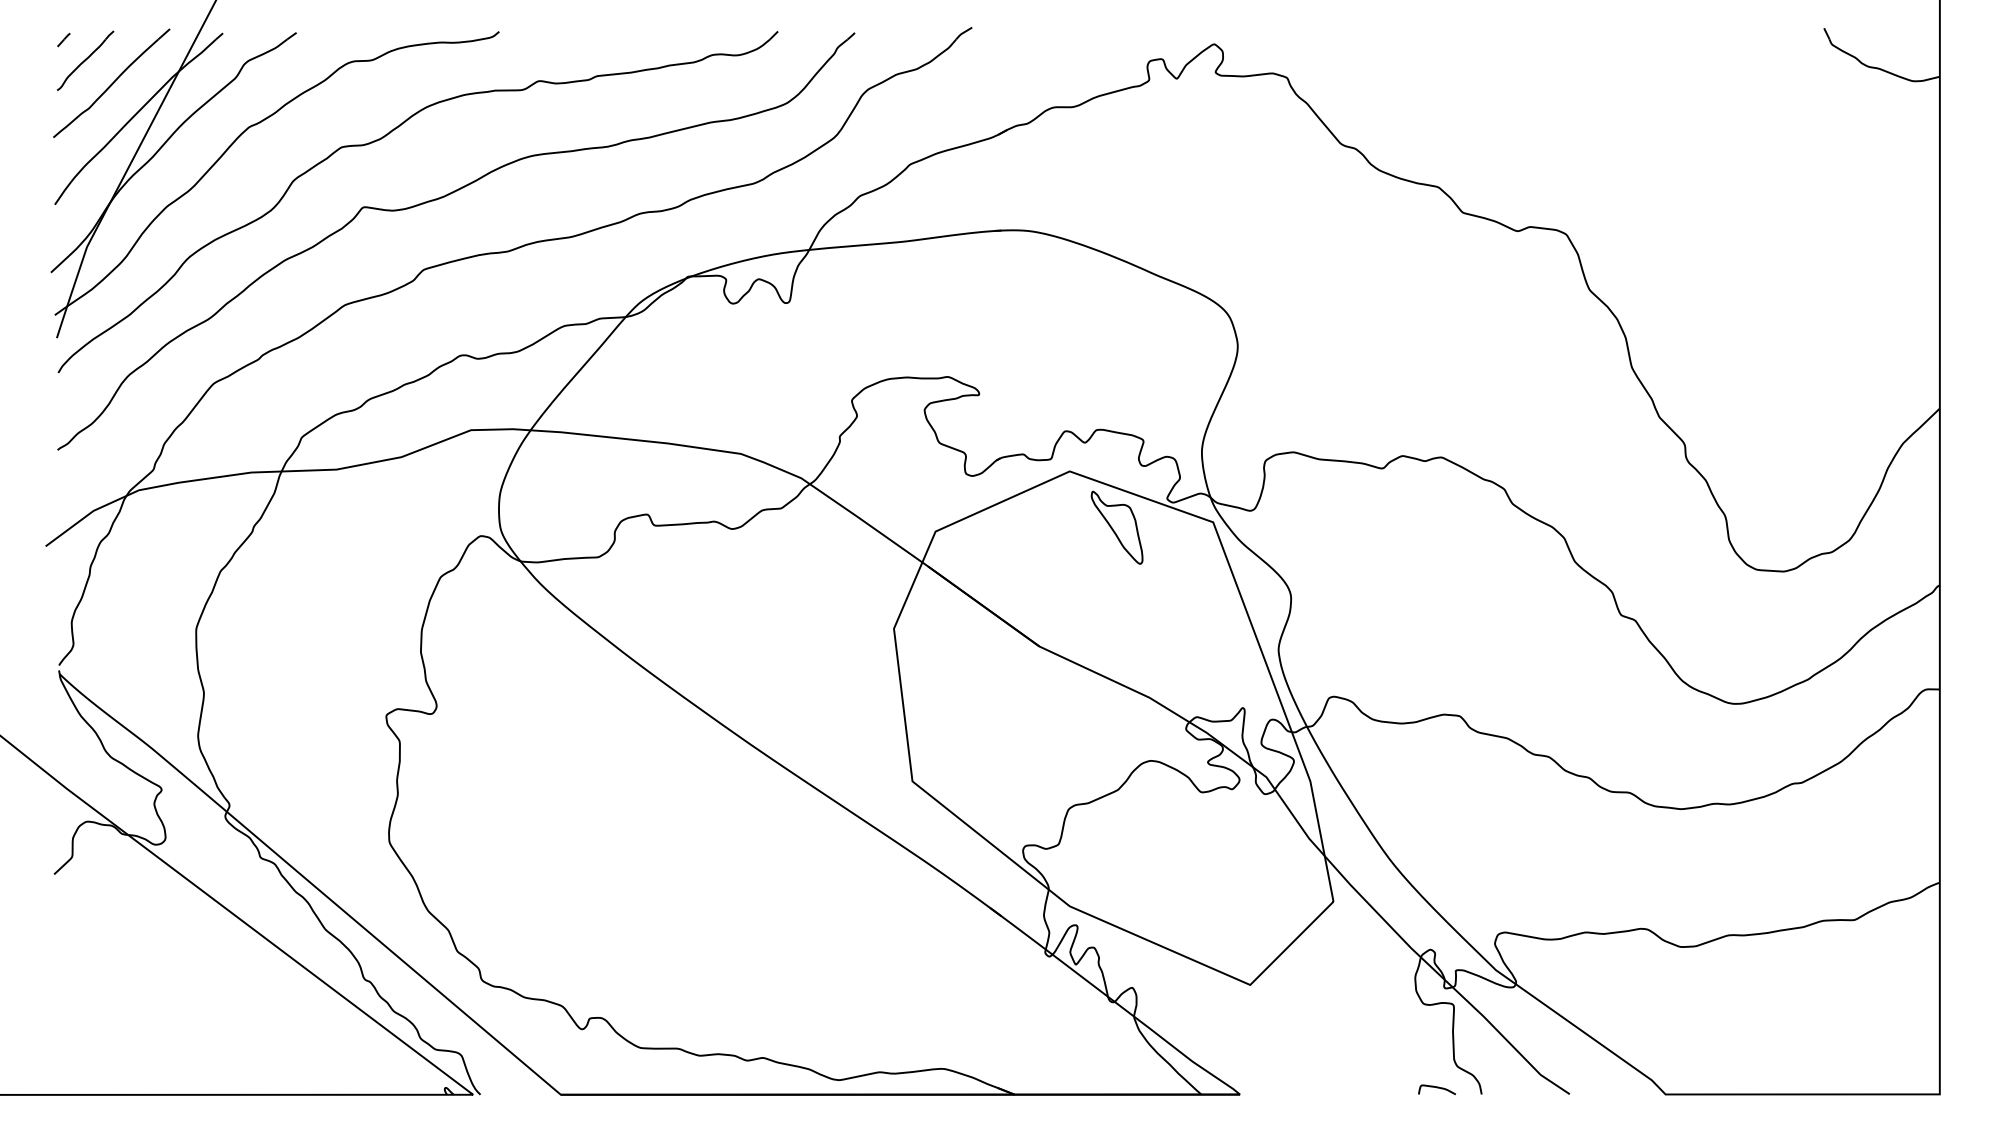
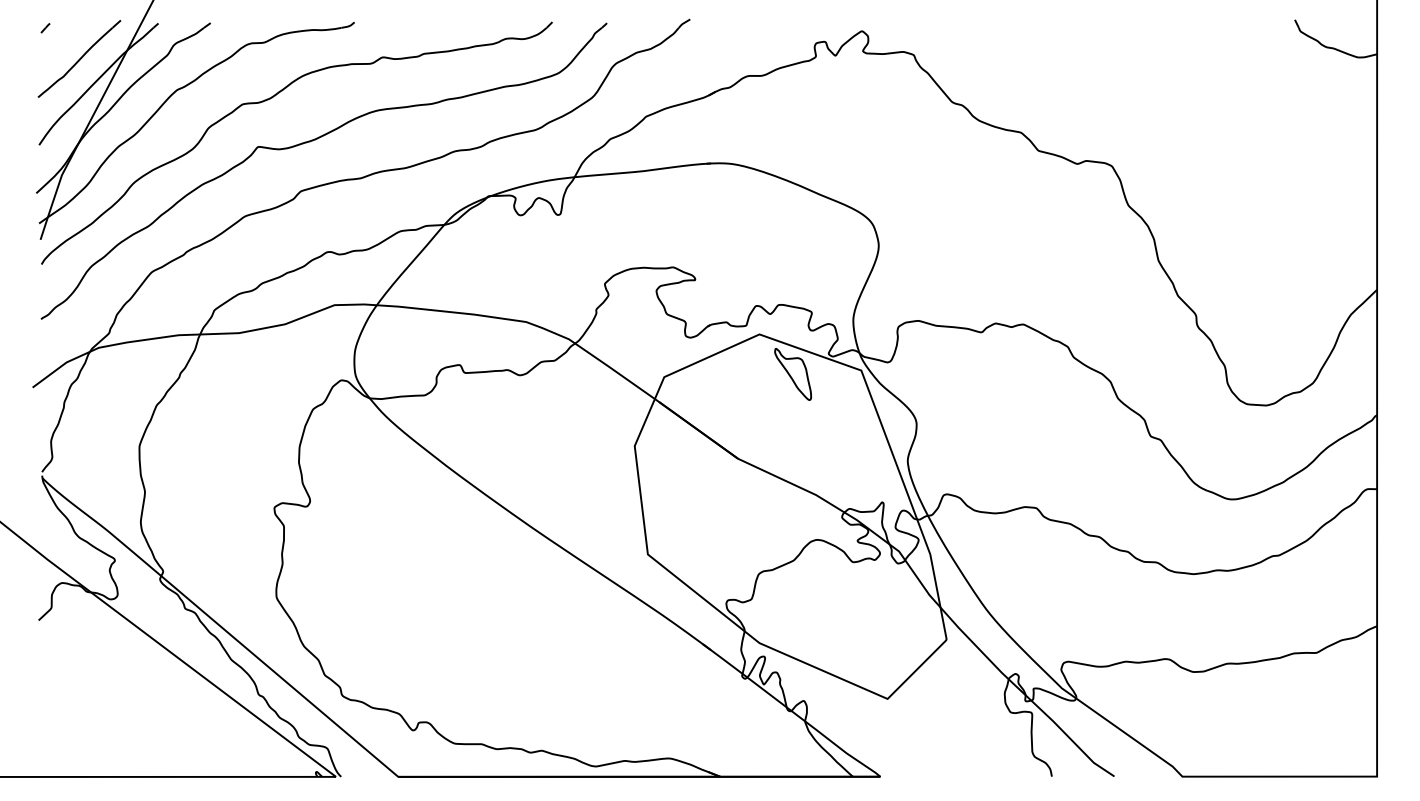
part: (85, 60) -> (60, 42), removed
curve: (1436, 1088) -> (1019, 772), removed

